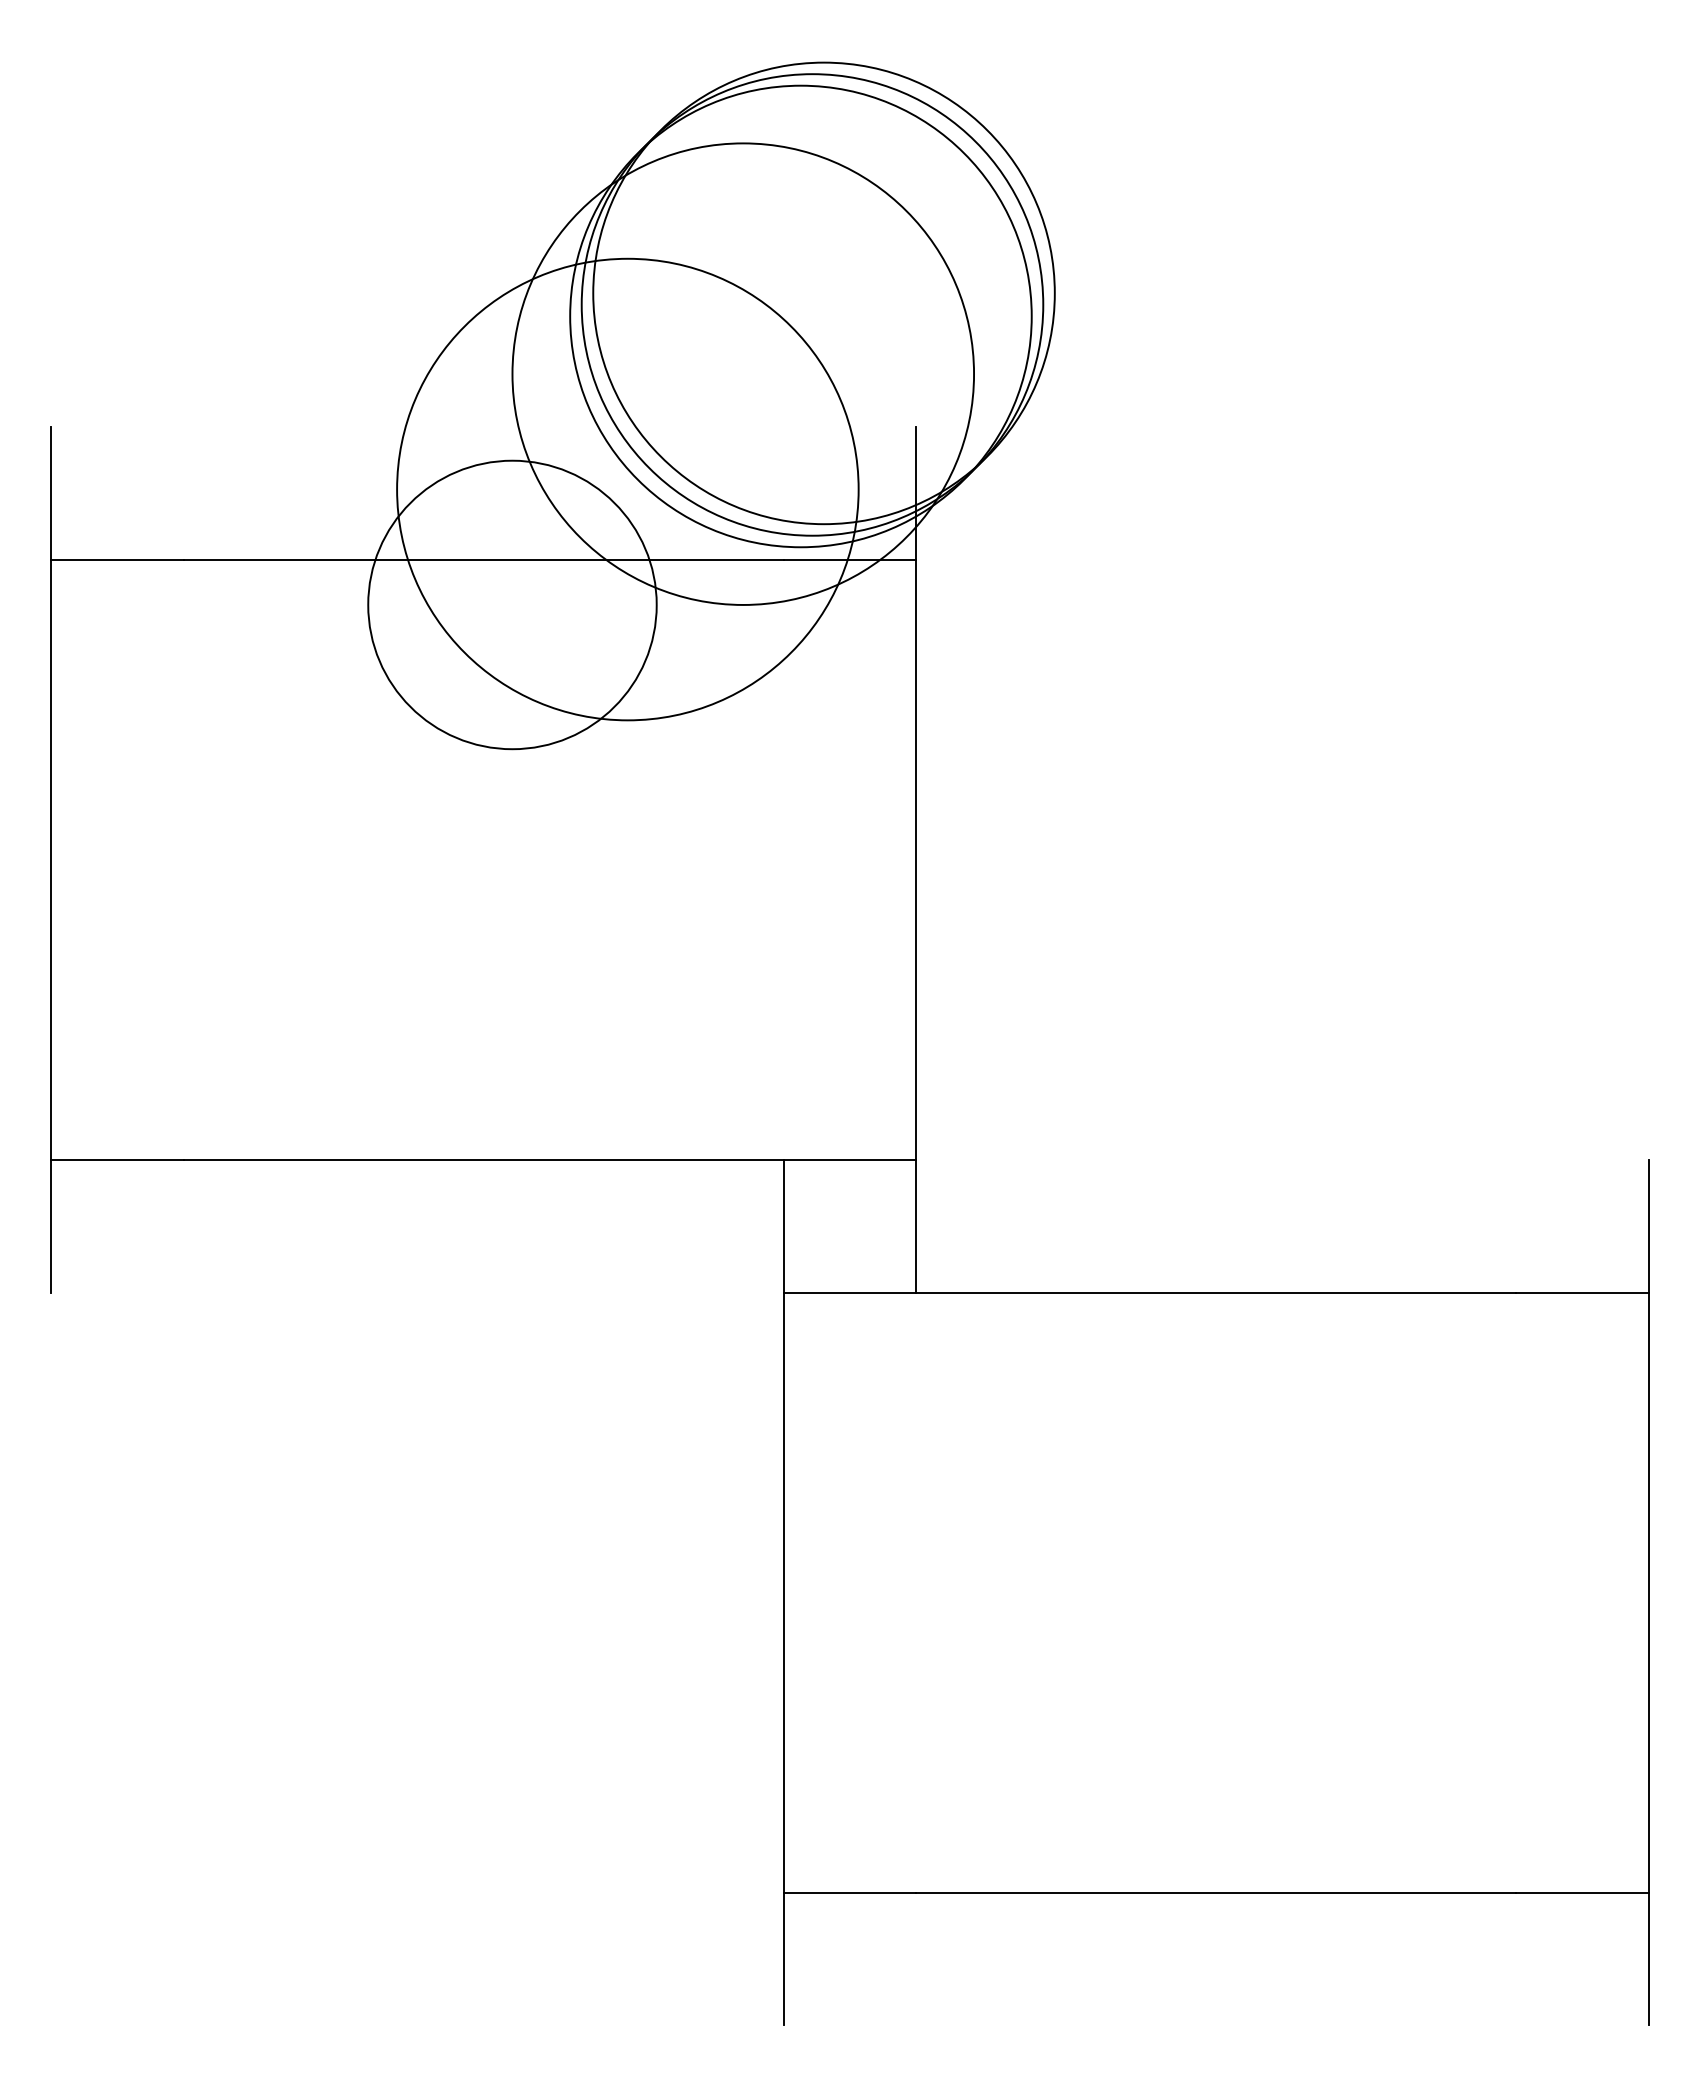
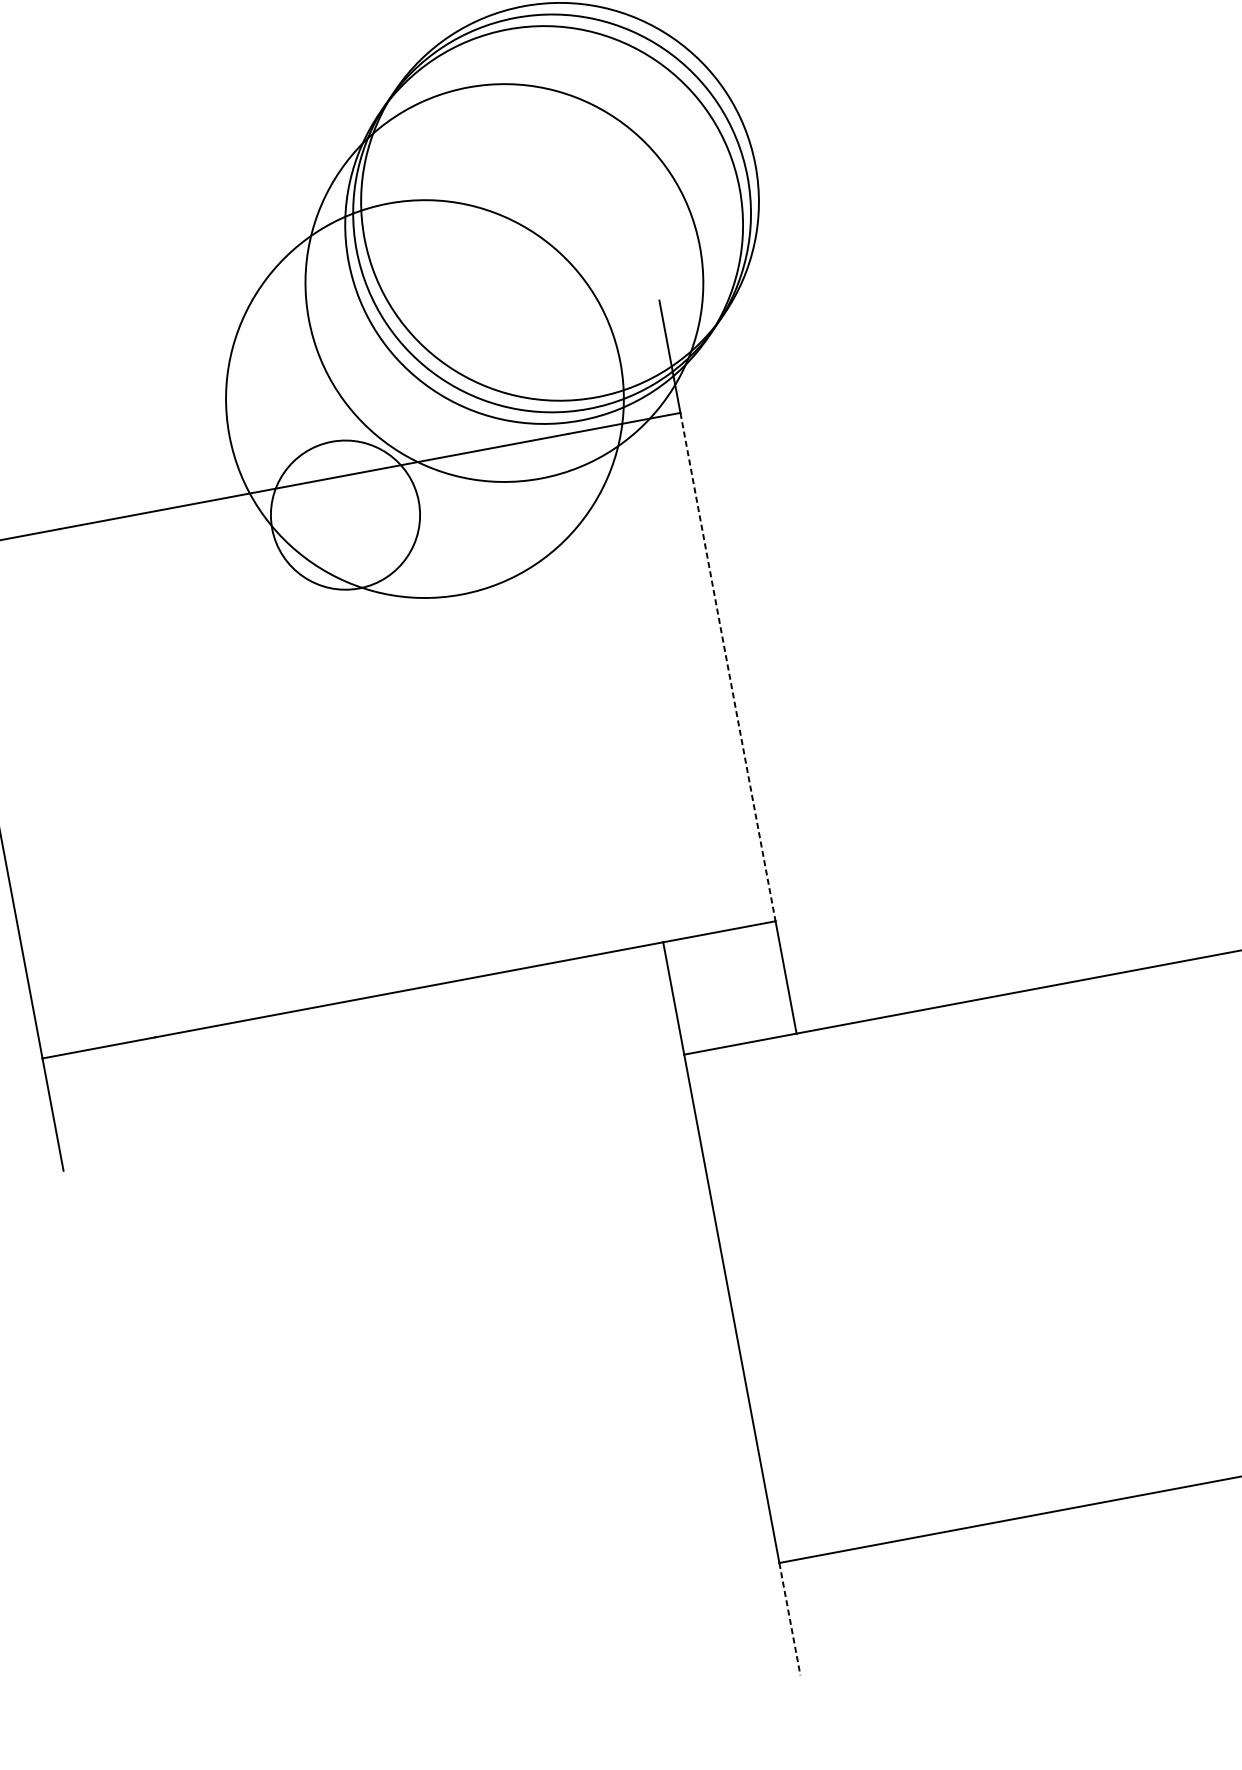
circle: (512, 604) -> (345, 514), size x0.6
line: (916, 860) -> (728, 667), solid -> dashed
line: (783, 1959) -> (789, 1619), solid -> dashed

